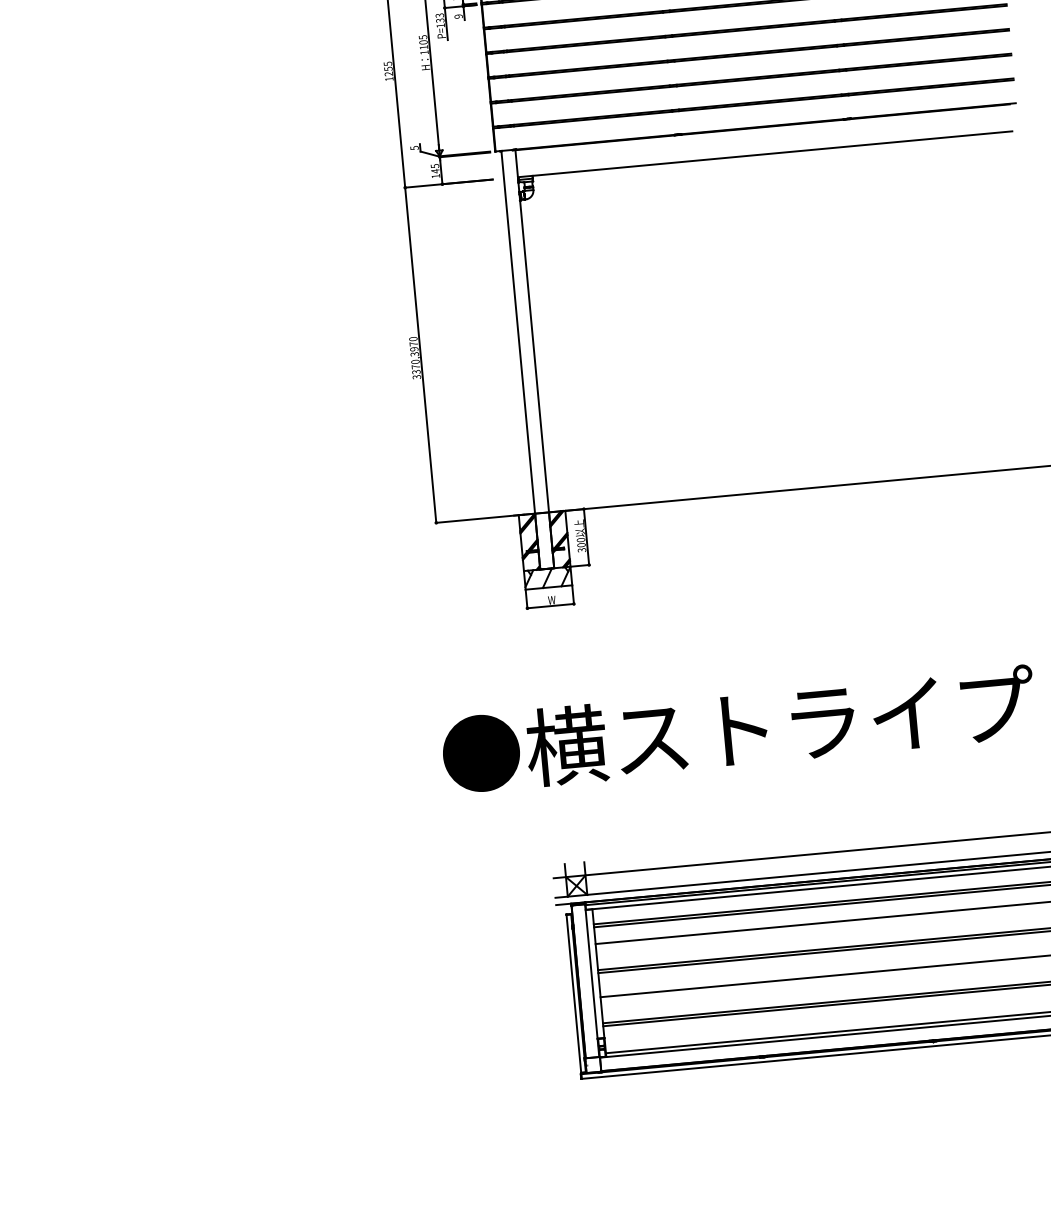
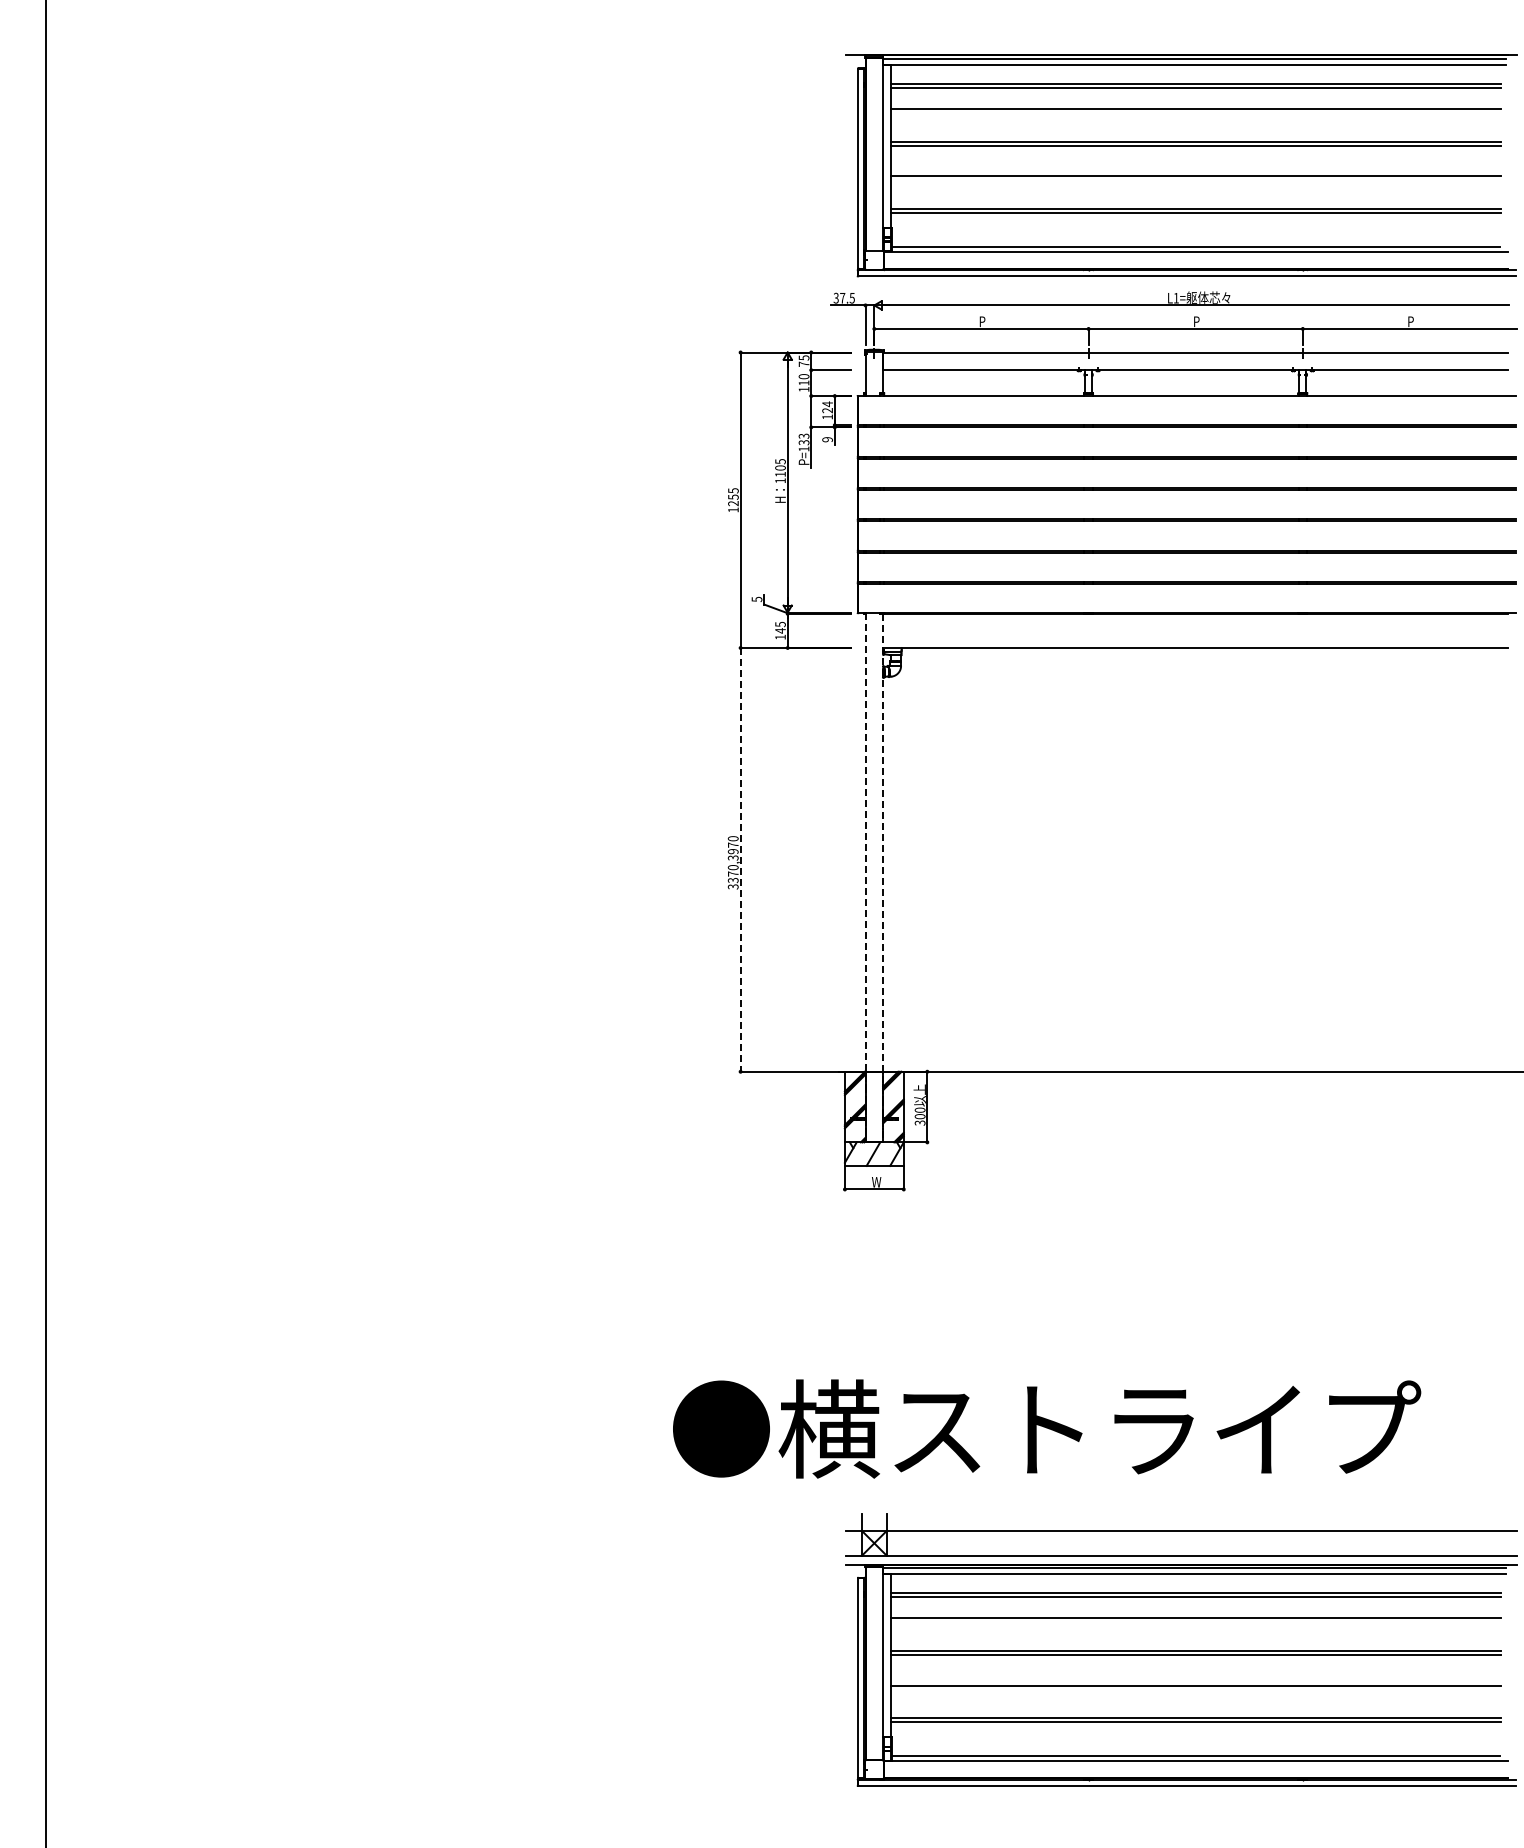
line: (420, 354) -> (740, 859), solid -> dashed
line: (535, 359) -> (883, 878), solid -> dashed
line: (520, 360) -> (865, 877), solid -> dashed
text: (739, 729) -> (1047, 1428), moved

